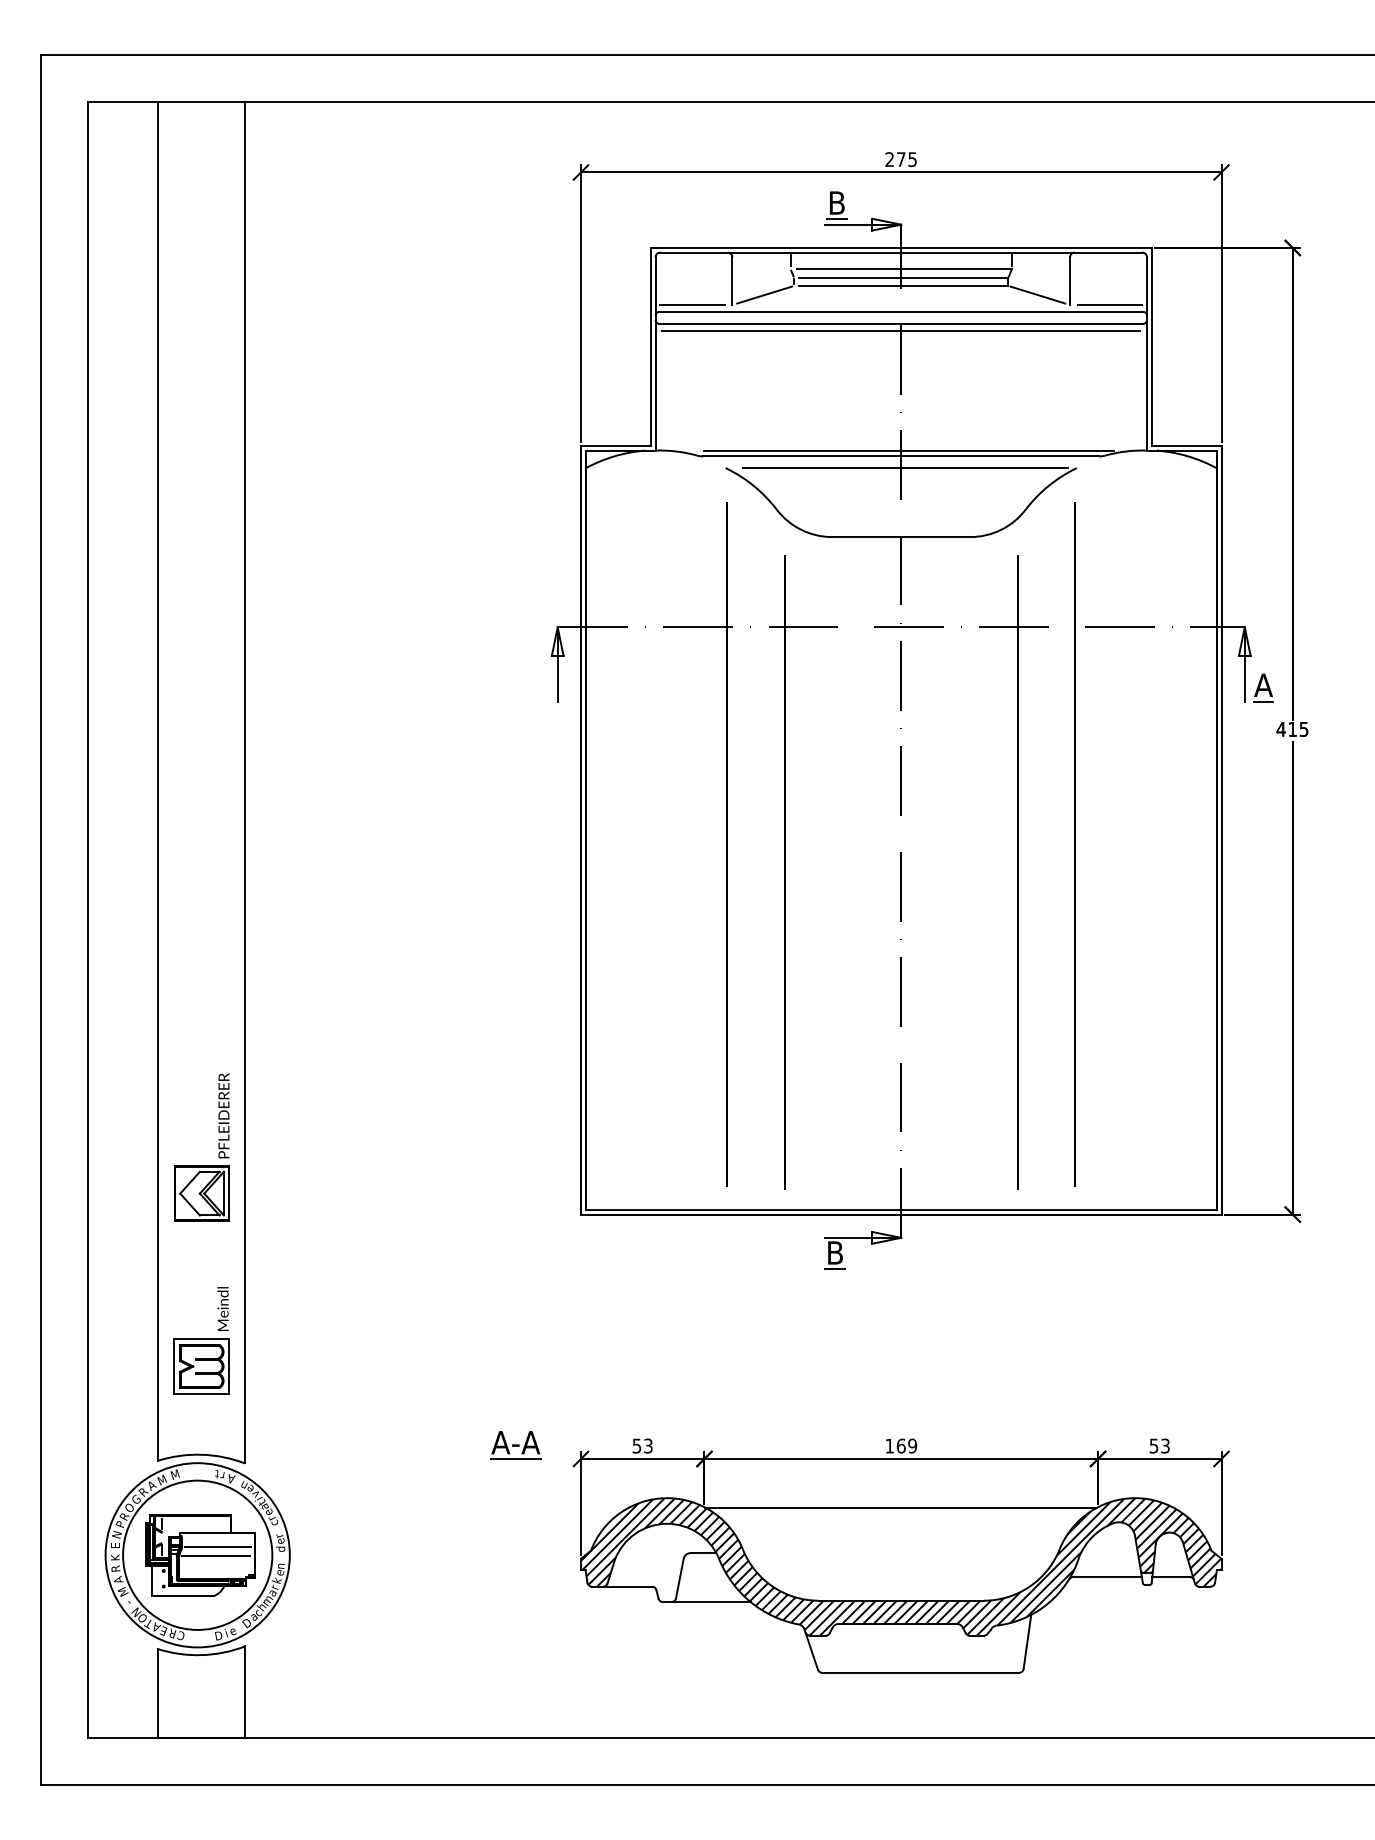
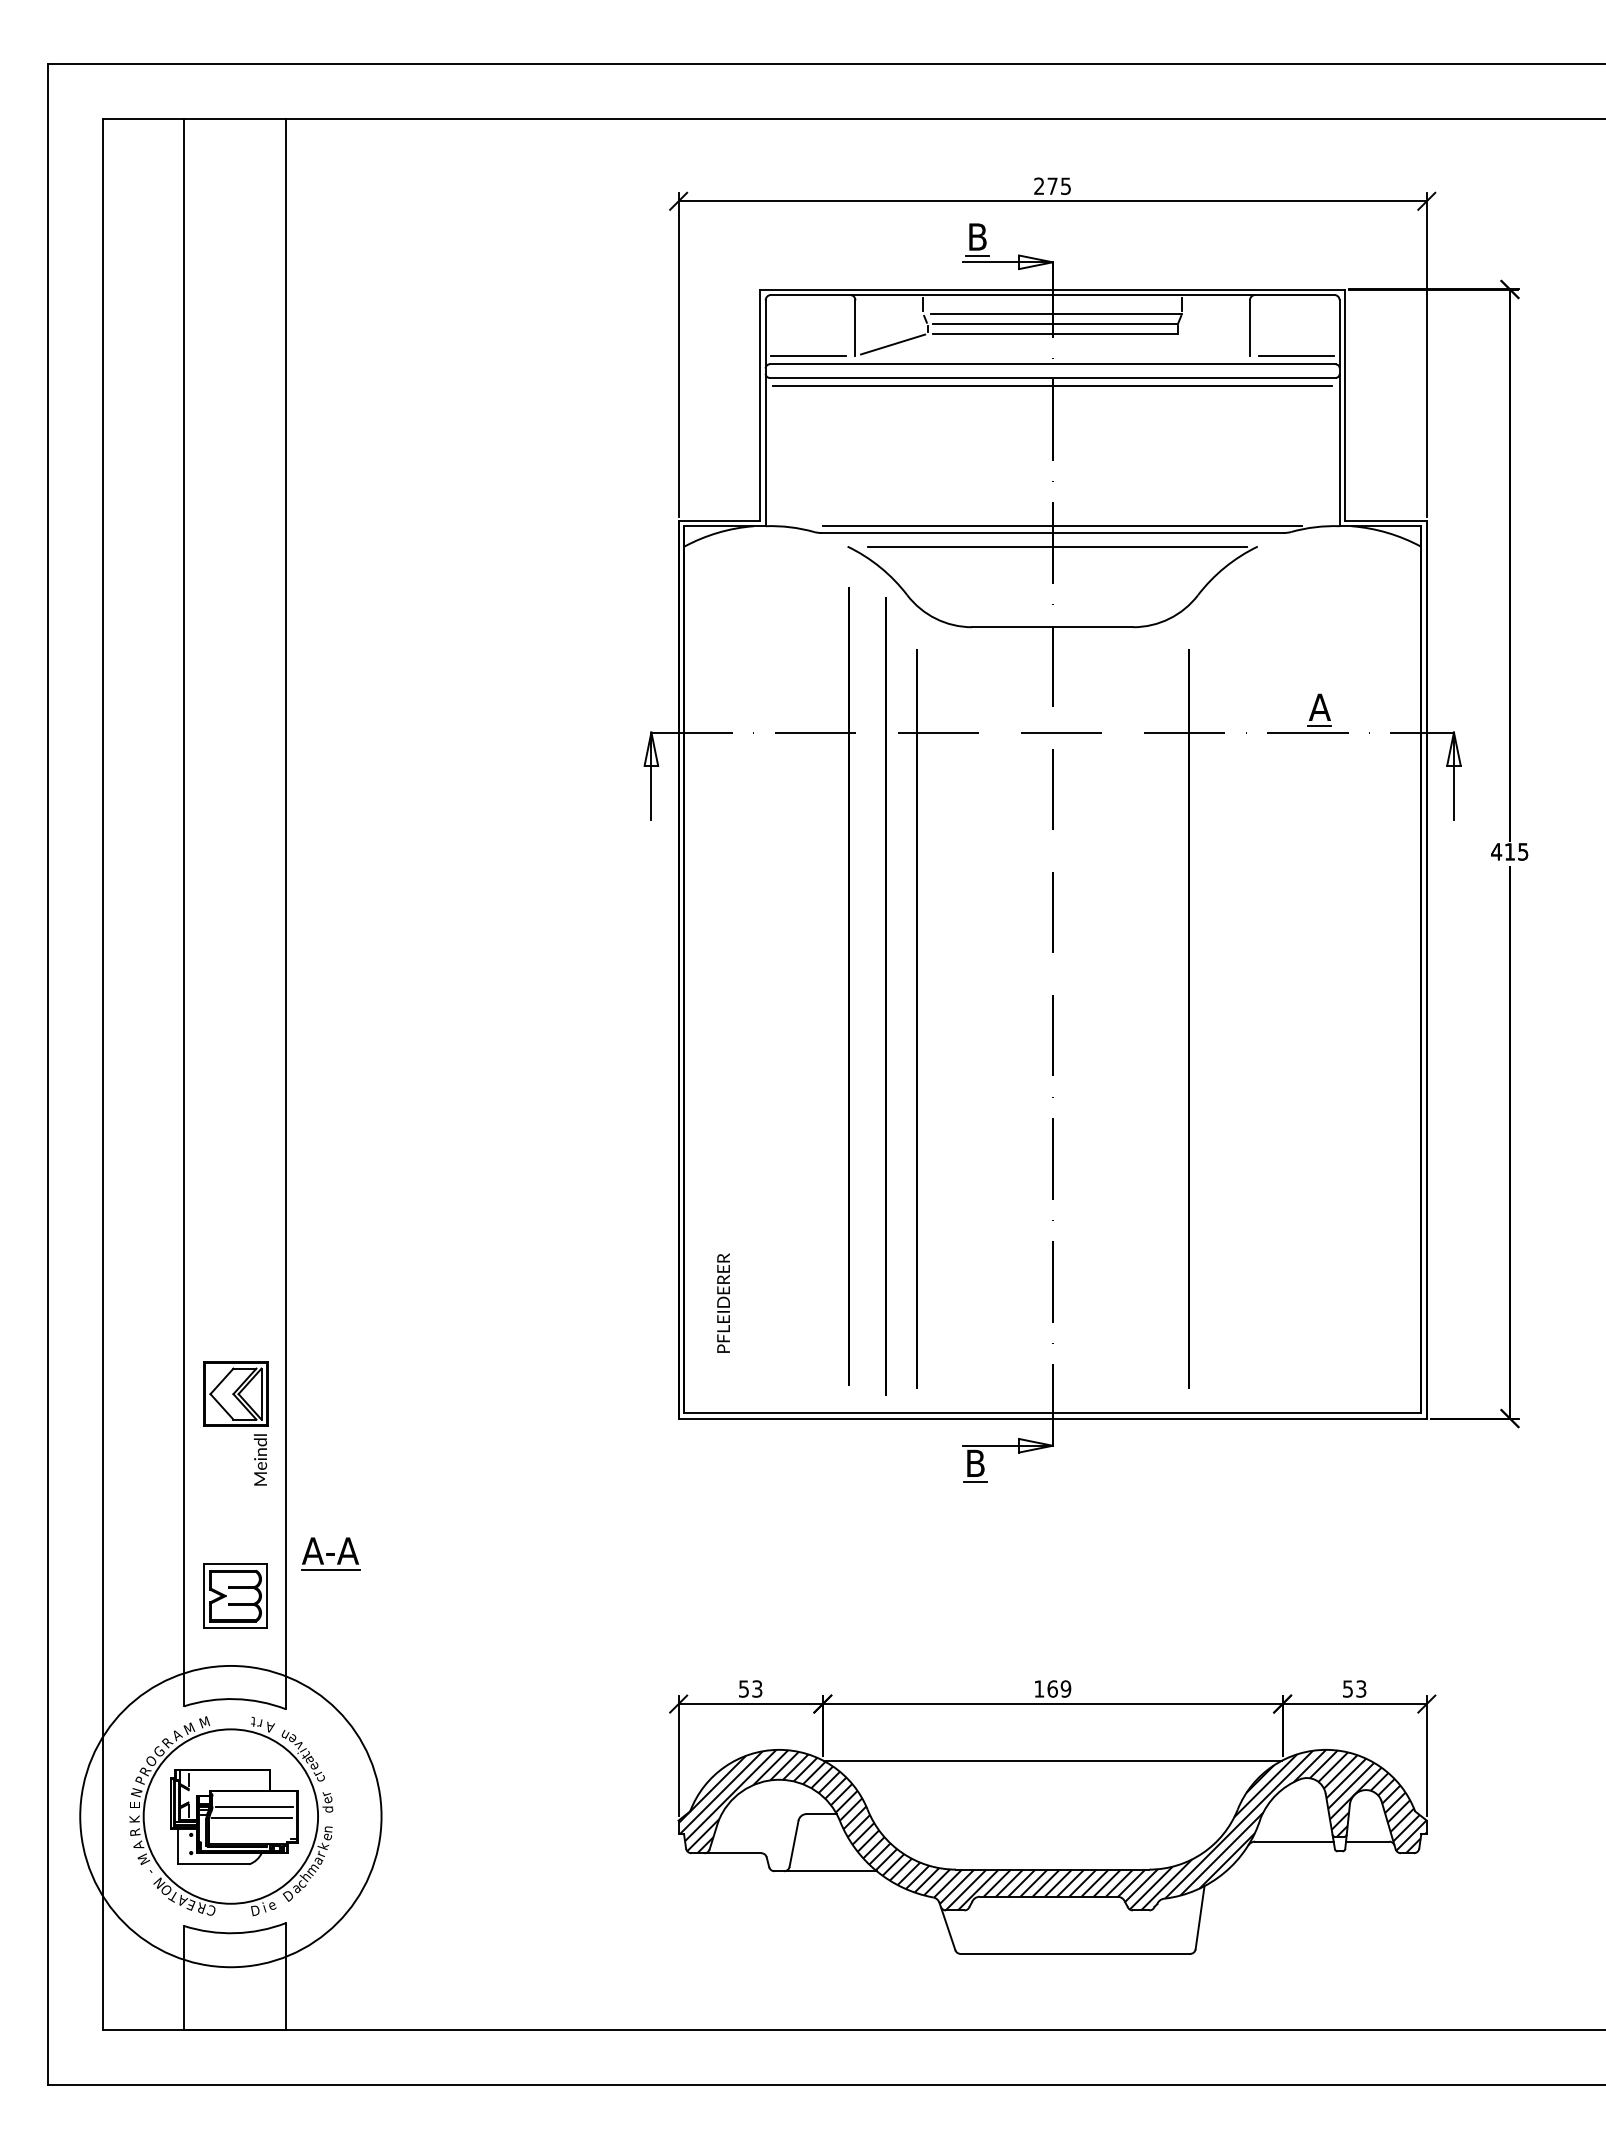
line: (1038, 295) -> (1212, 344), removed
part: (1263, 687) -> (1319, 709), moved
line: (1074, 844) -> (885, 996), moved
text: (223, 1115) -> (723, 1302), moved
text: (223, 1308) -> (260, 1459), moved
part: (515, 1444) -> (330, 1553), moved
circle: (197, 1555) -> (230, 1816), size x1.4

